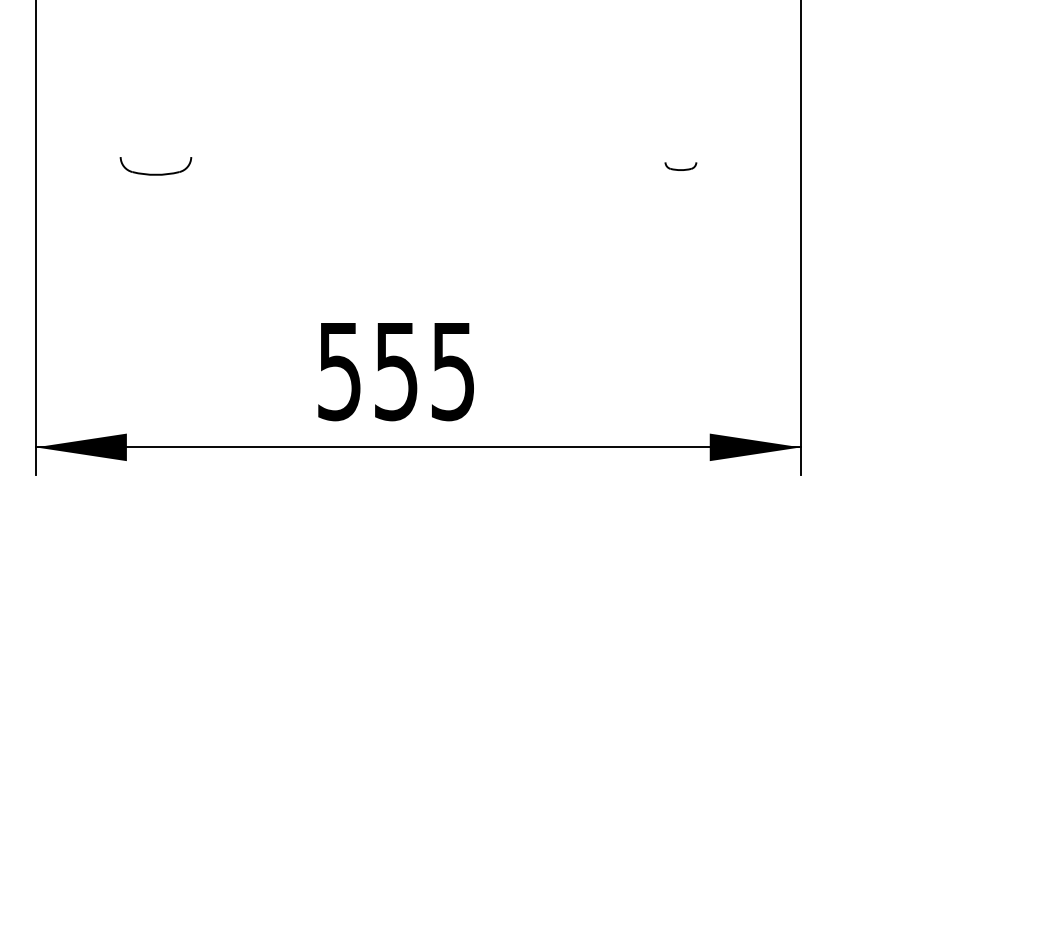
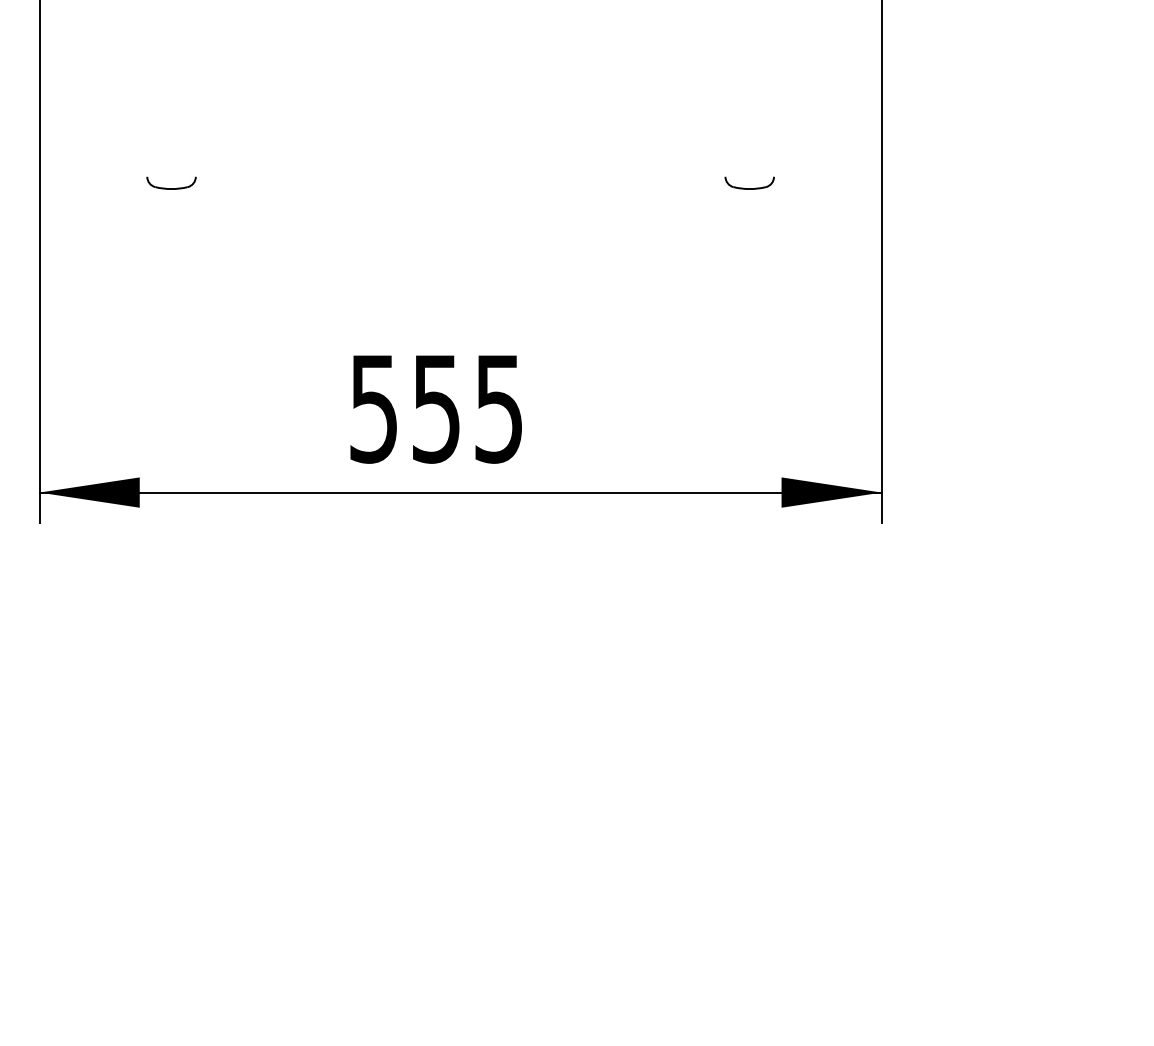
part: (155, 166) -> (171, 183), size x0.62
part: (680, 166) -> (749, 183), size x1.43

